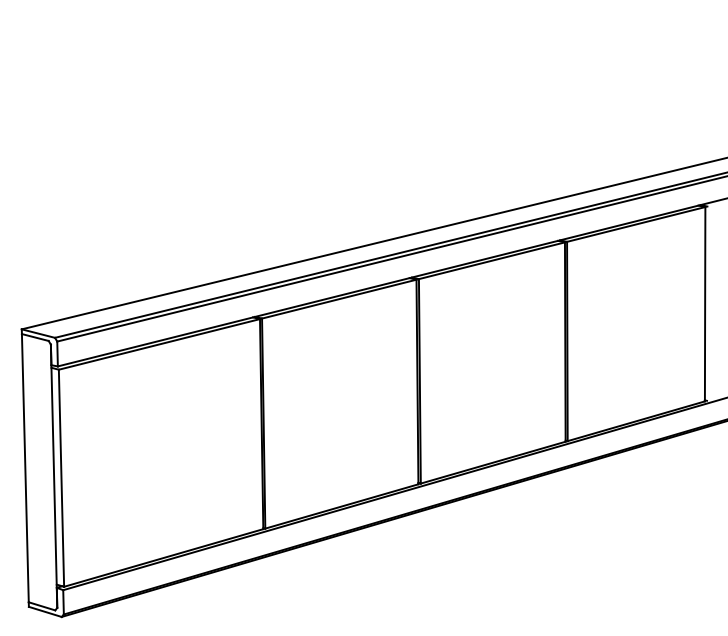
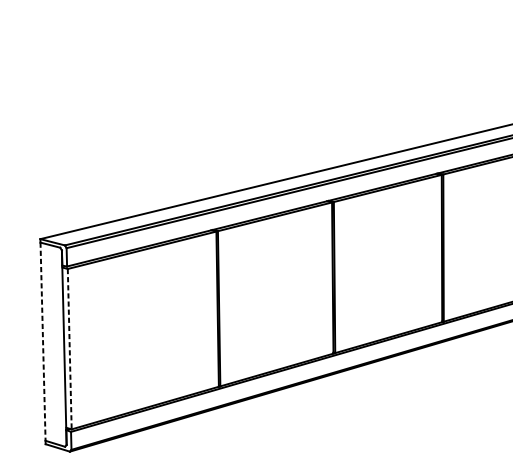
line: (25, 468) -> (43, 341), solid -> dashed
line: (61, 478) -> (69, 349), solid -> dashed

